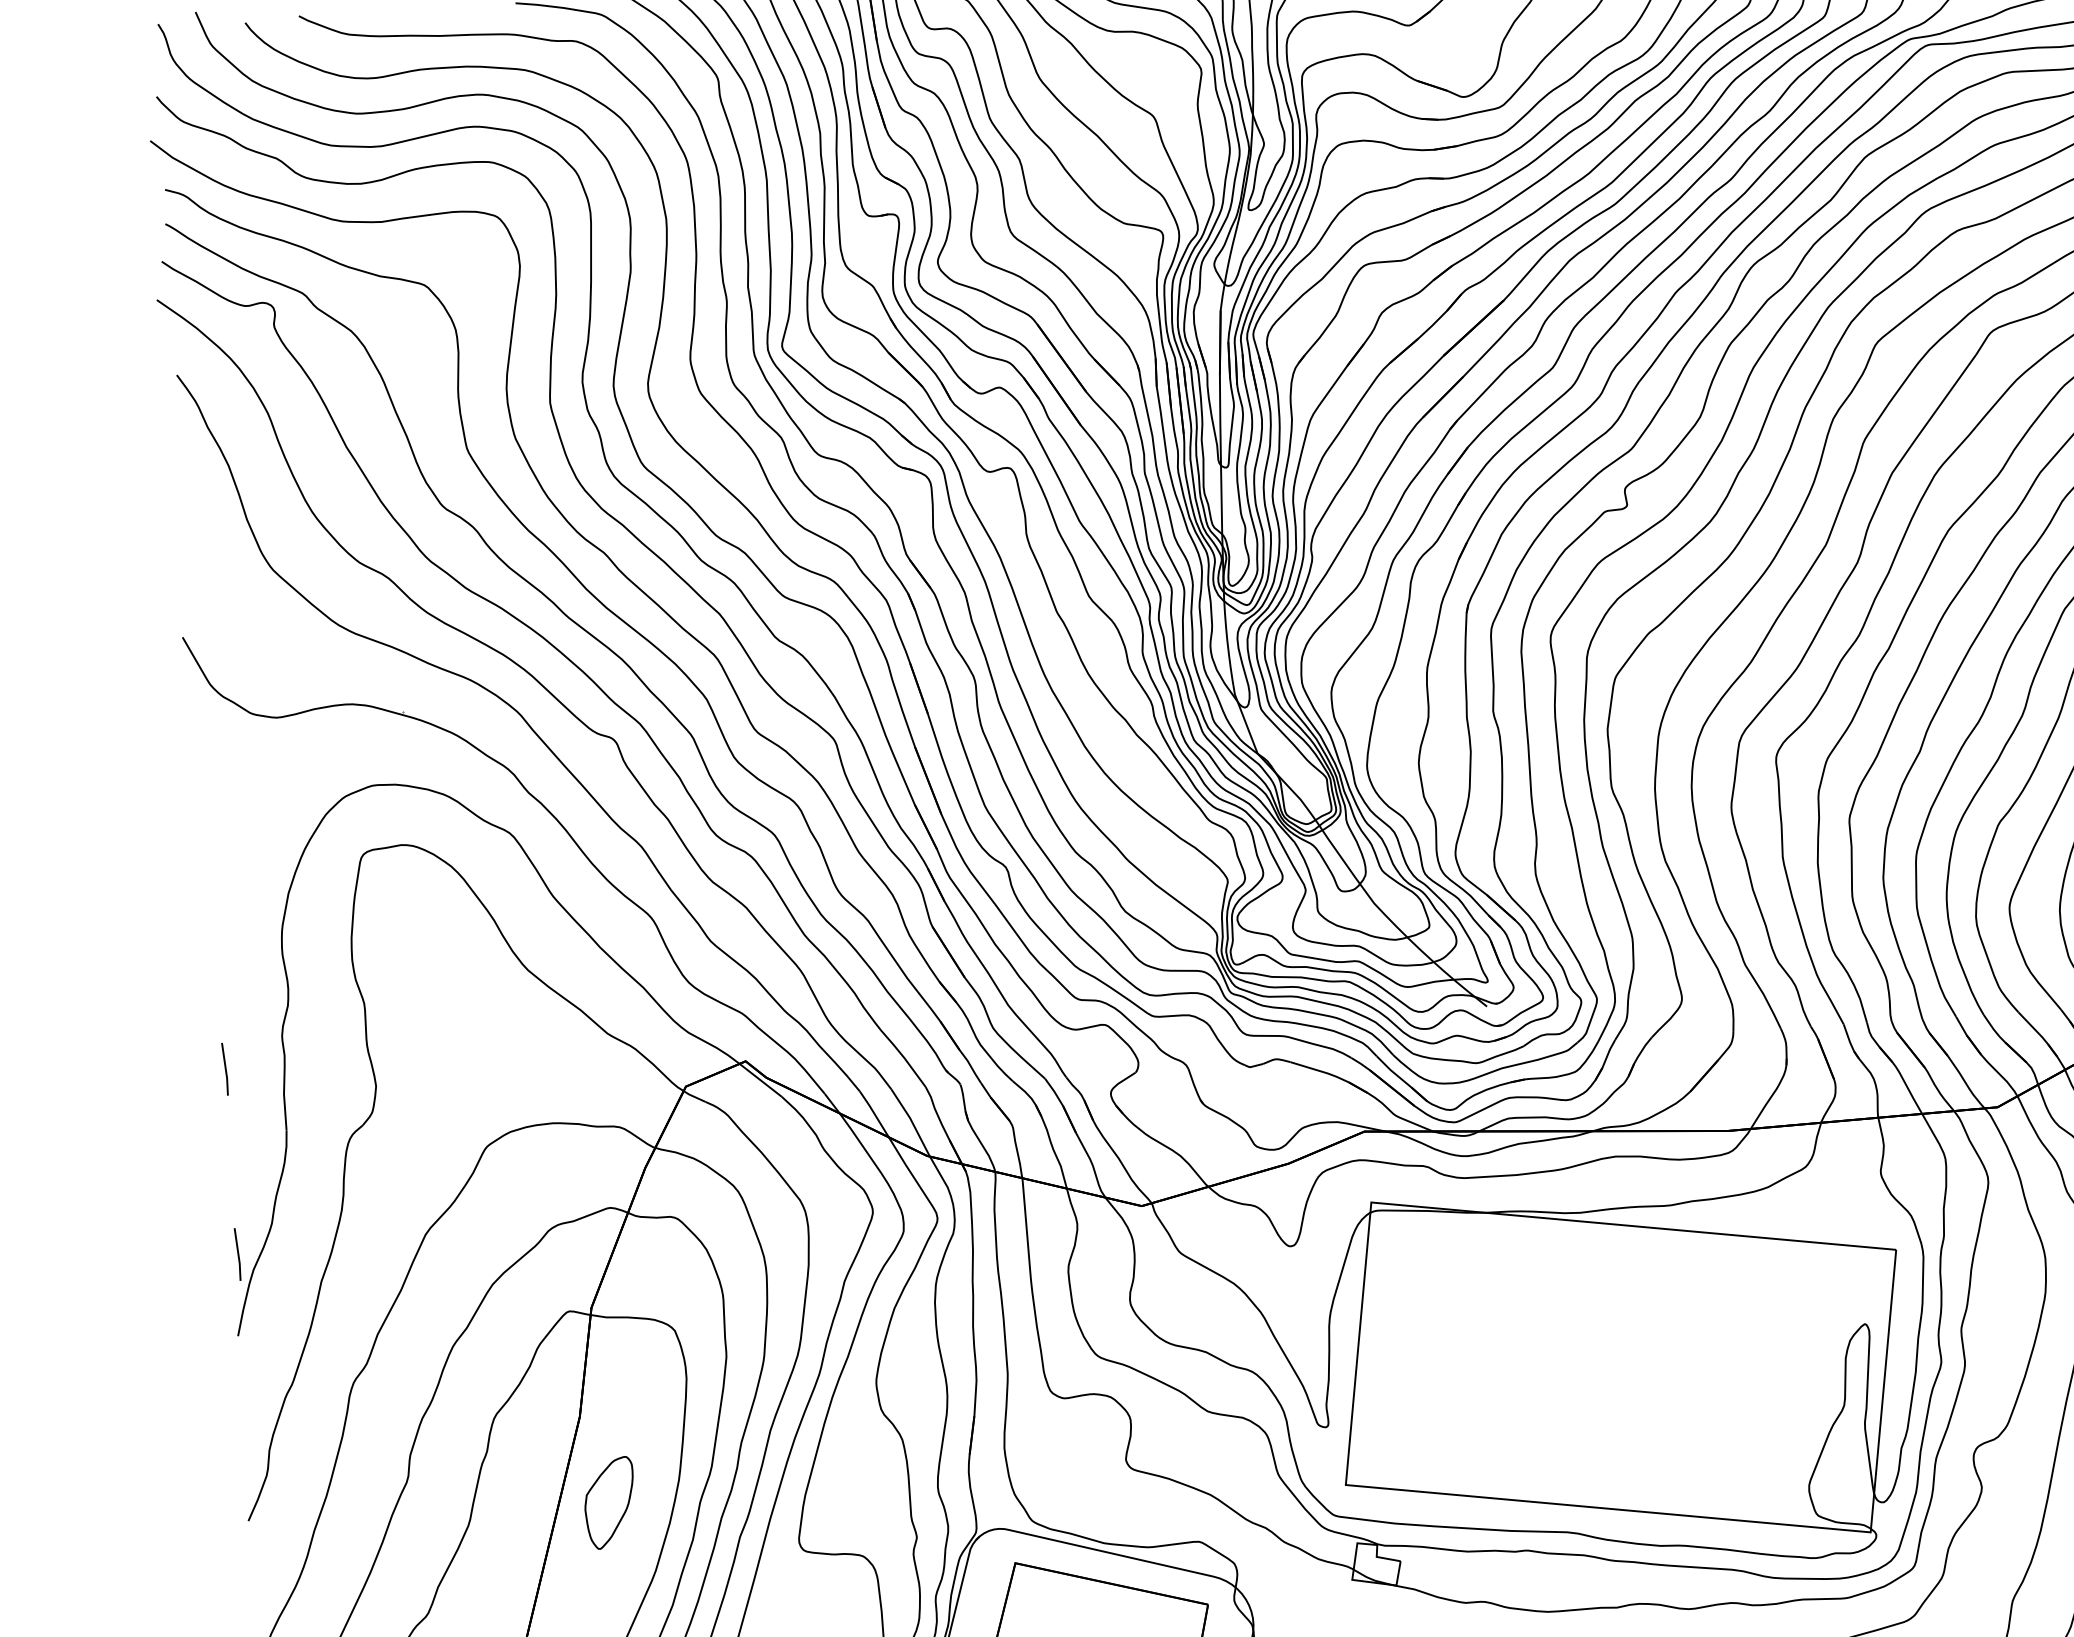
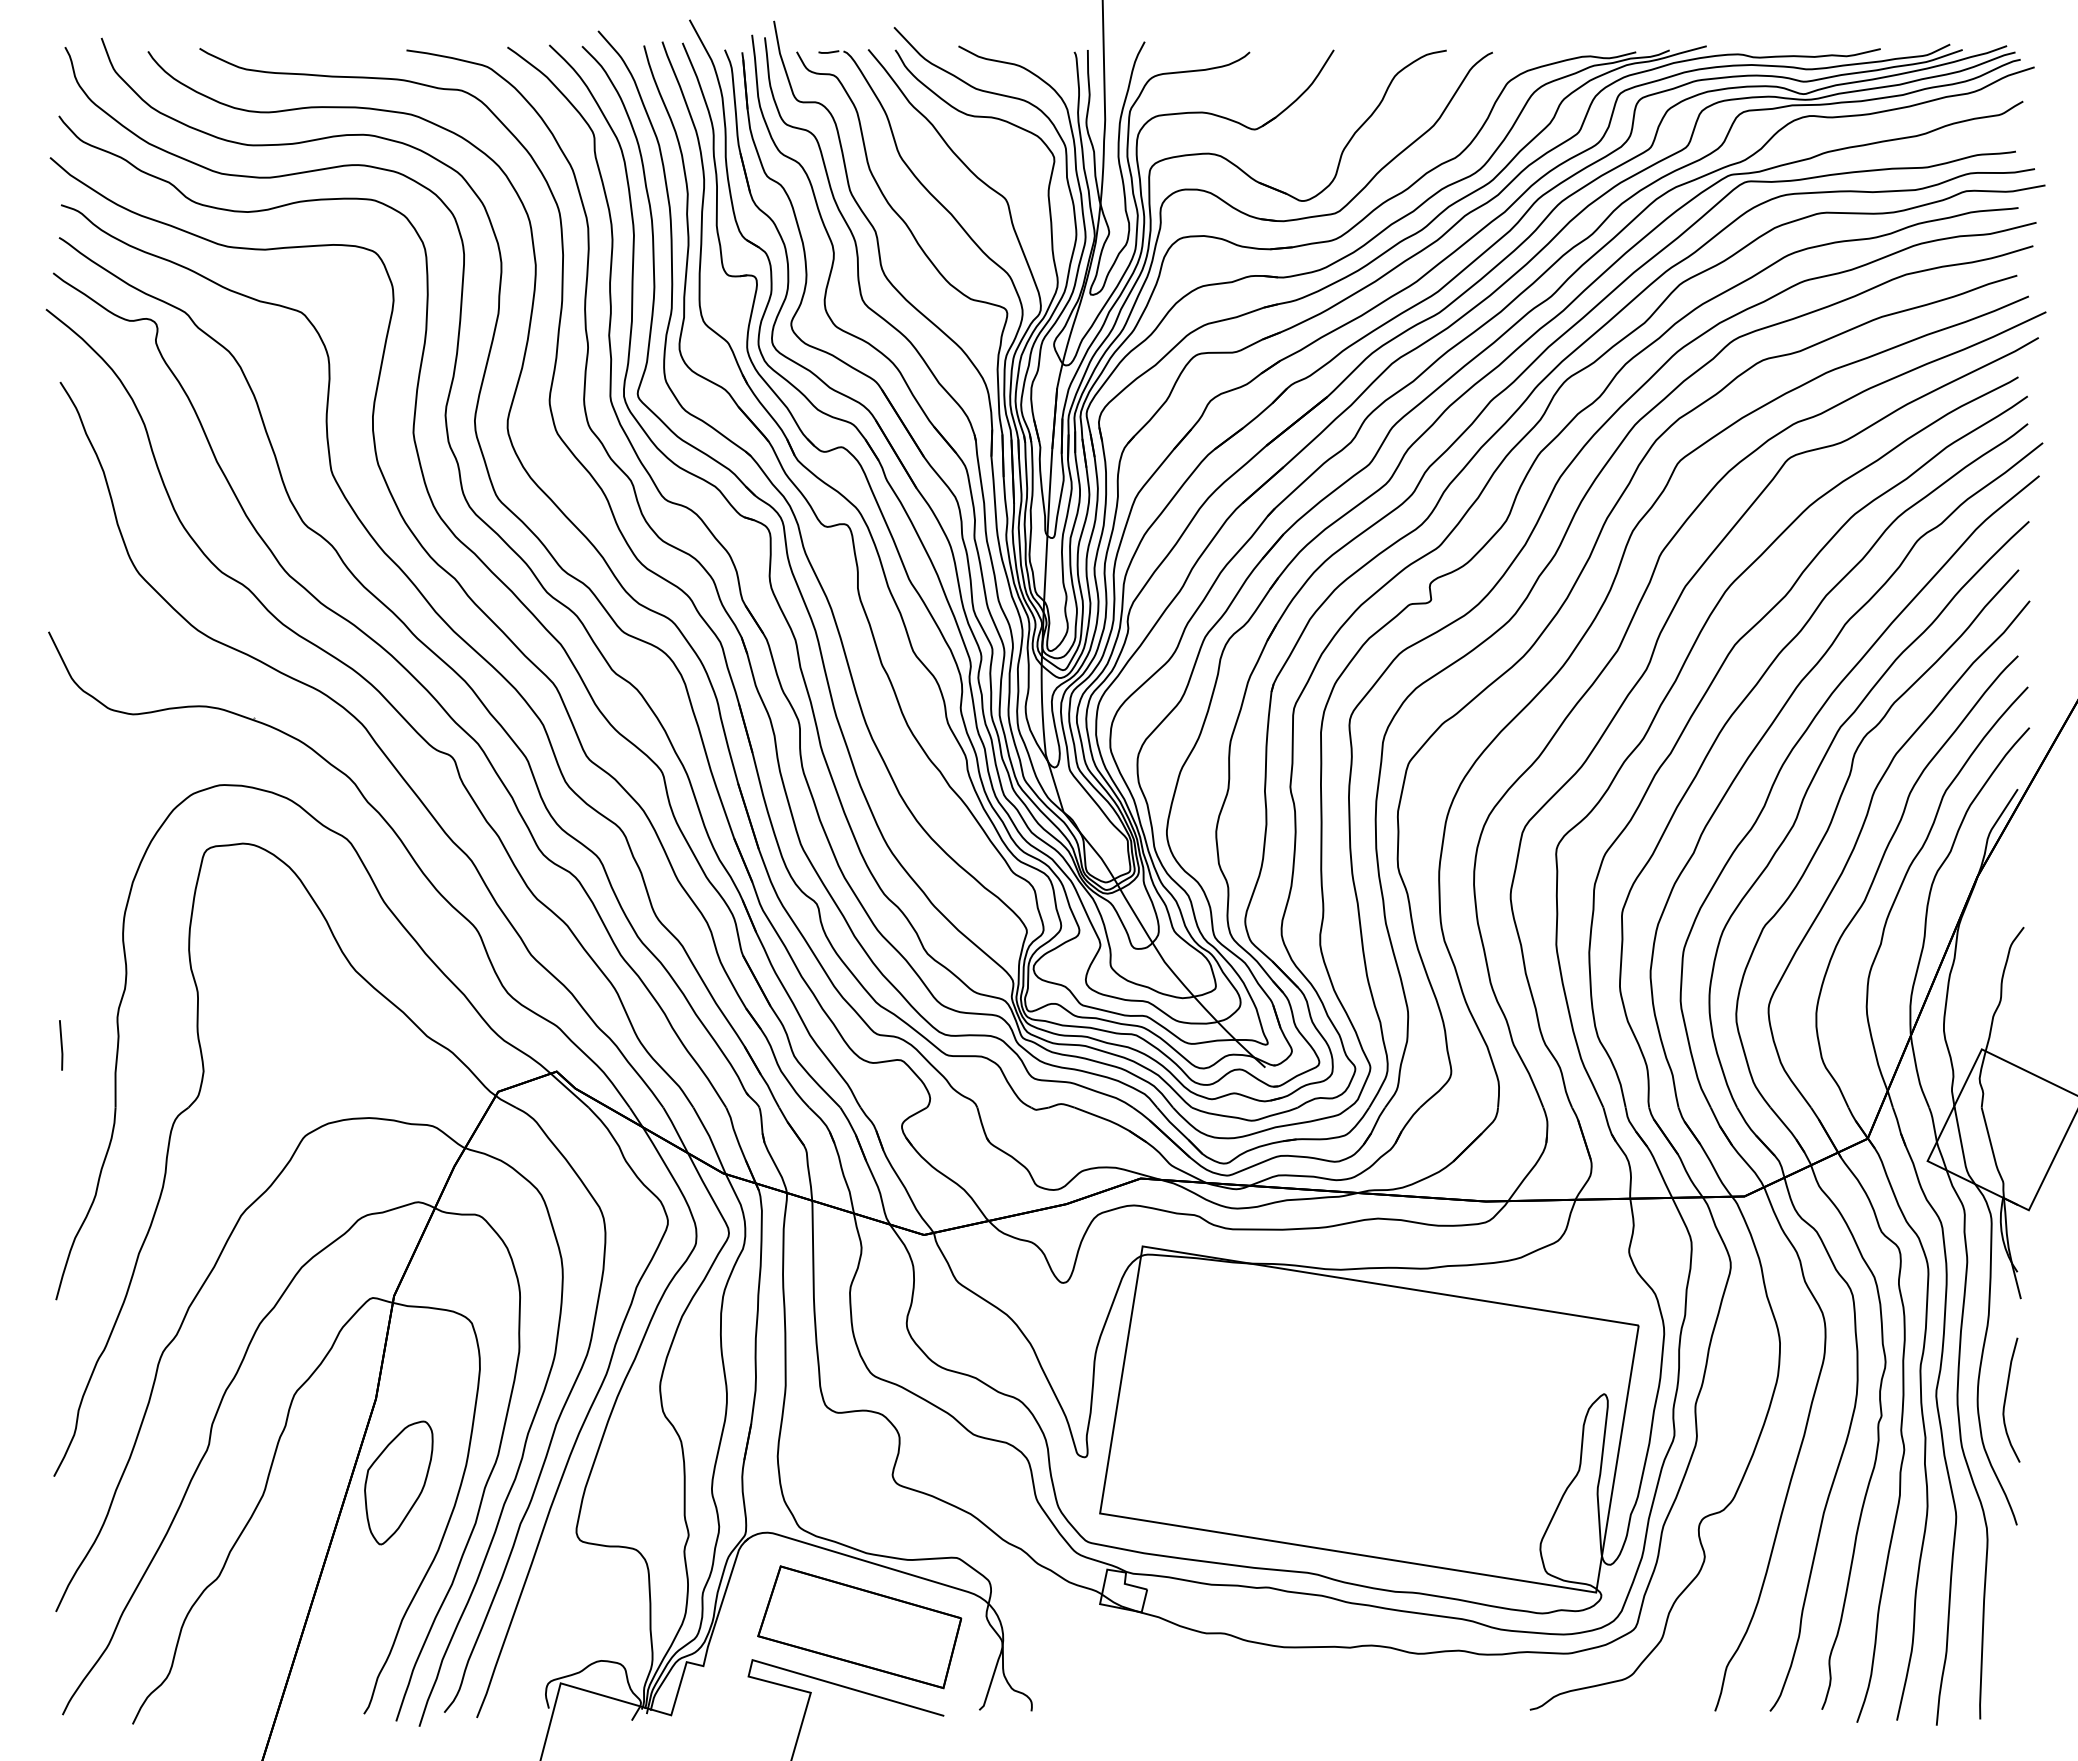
line: (238, 1254) -> (61, 1222), removed
part: (609, 1502) -> (398, 1482), size x1.43

